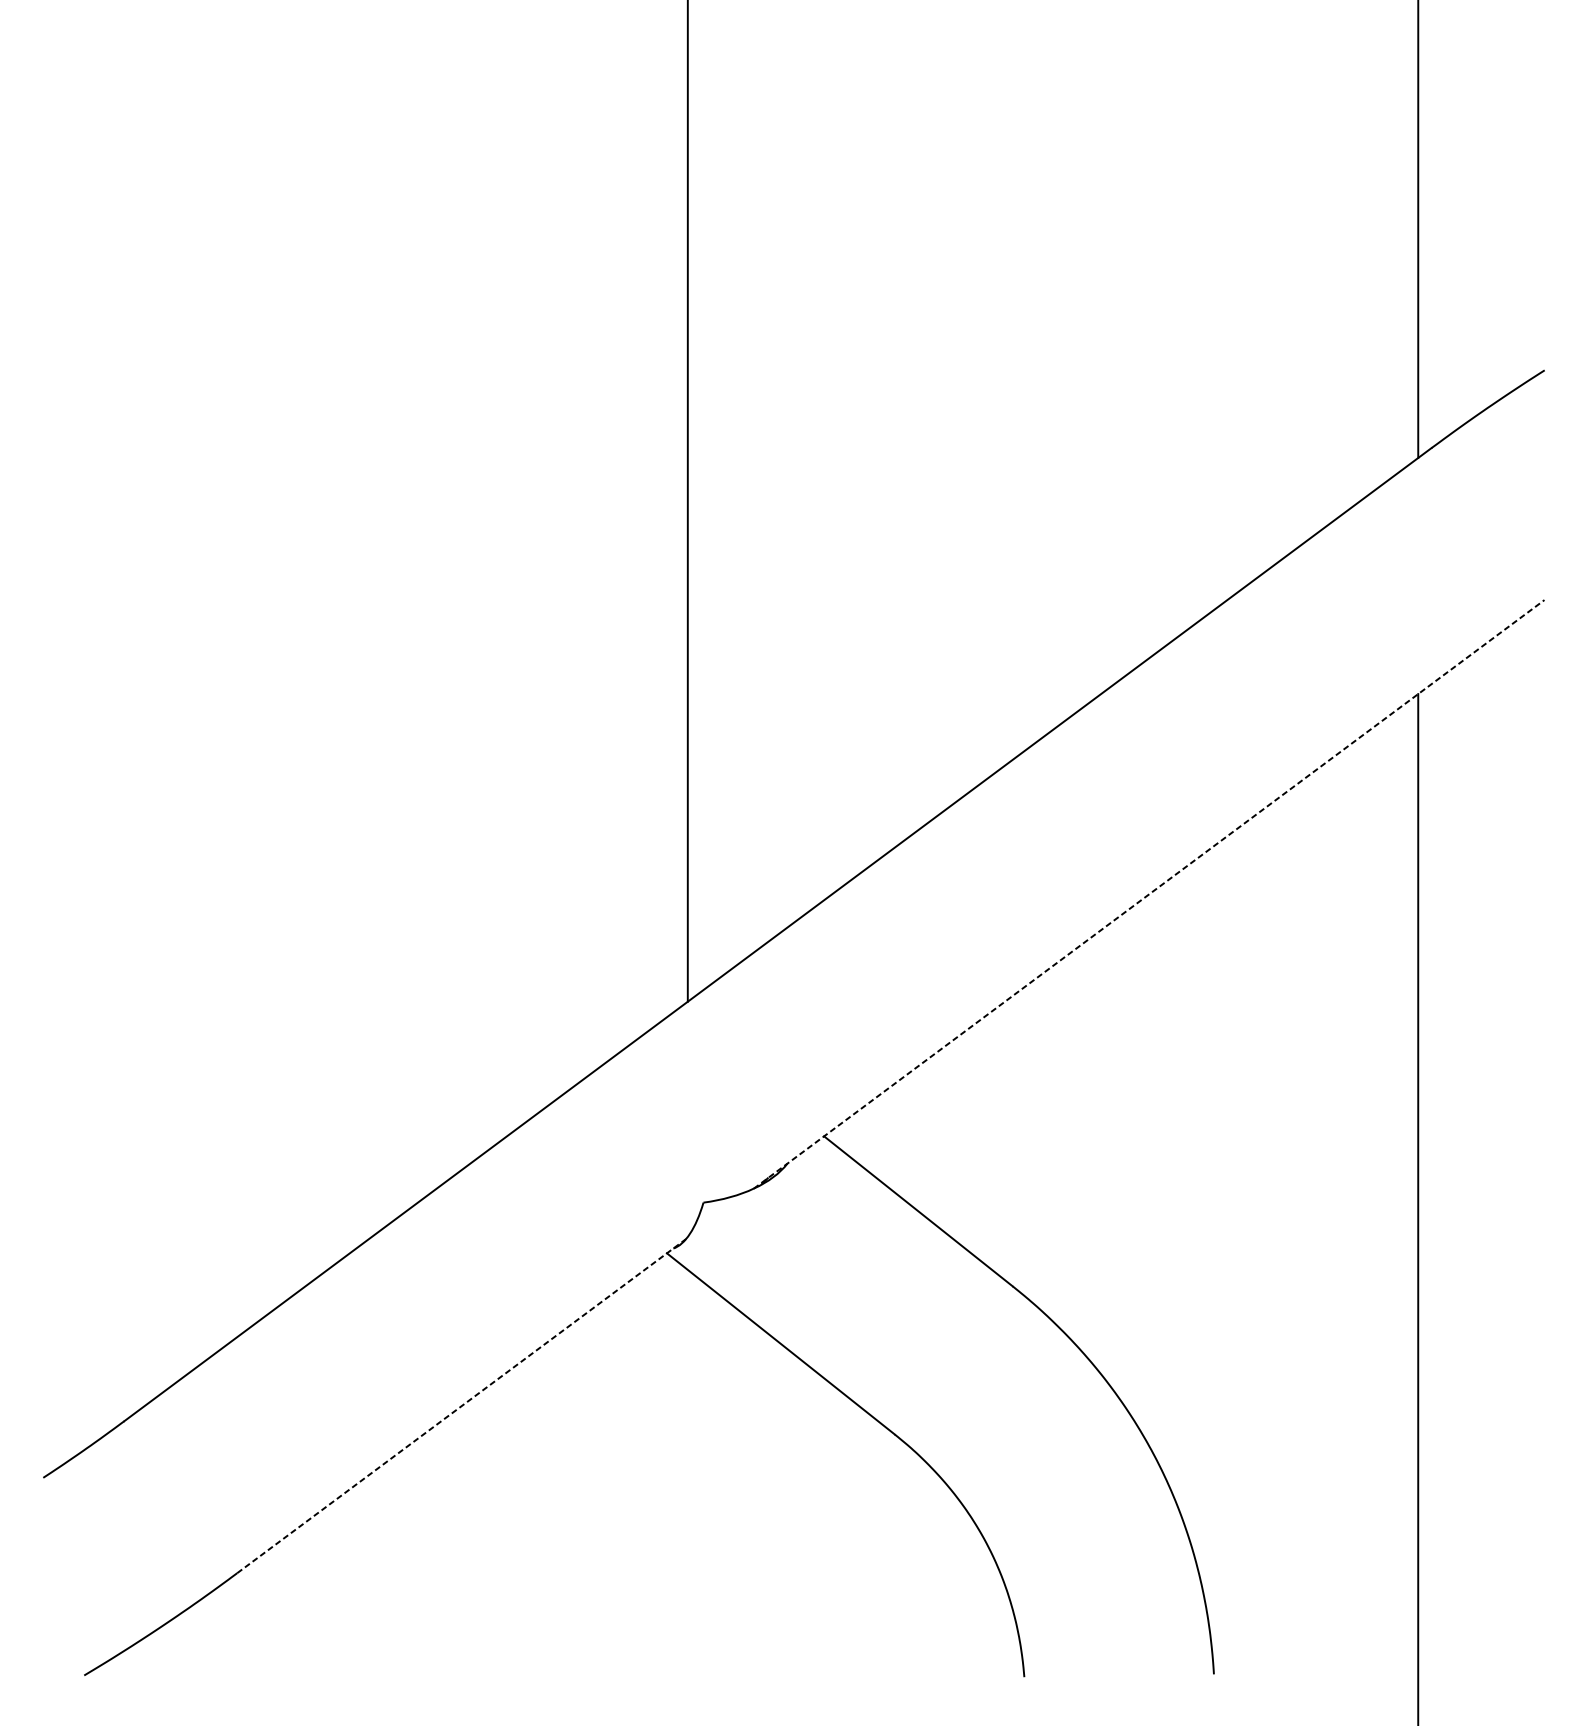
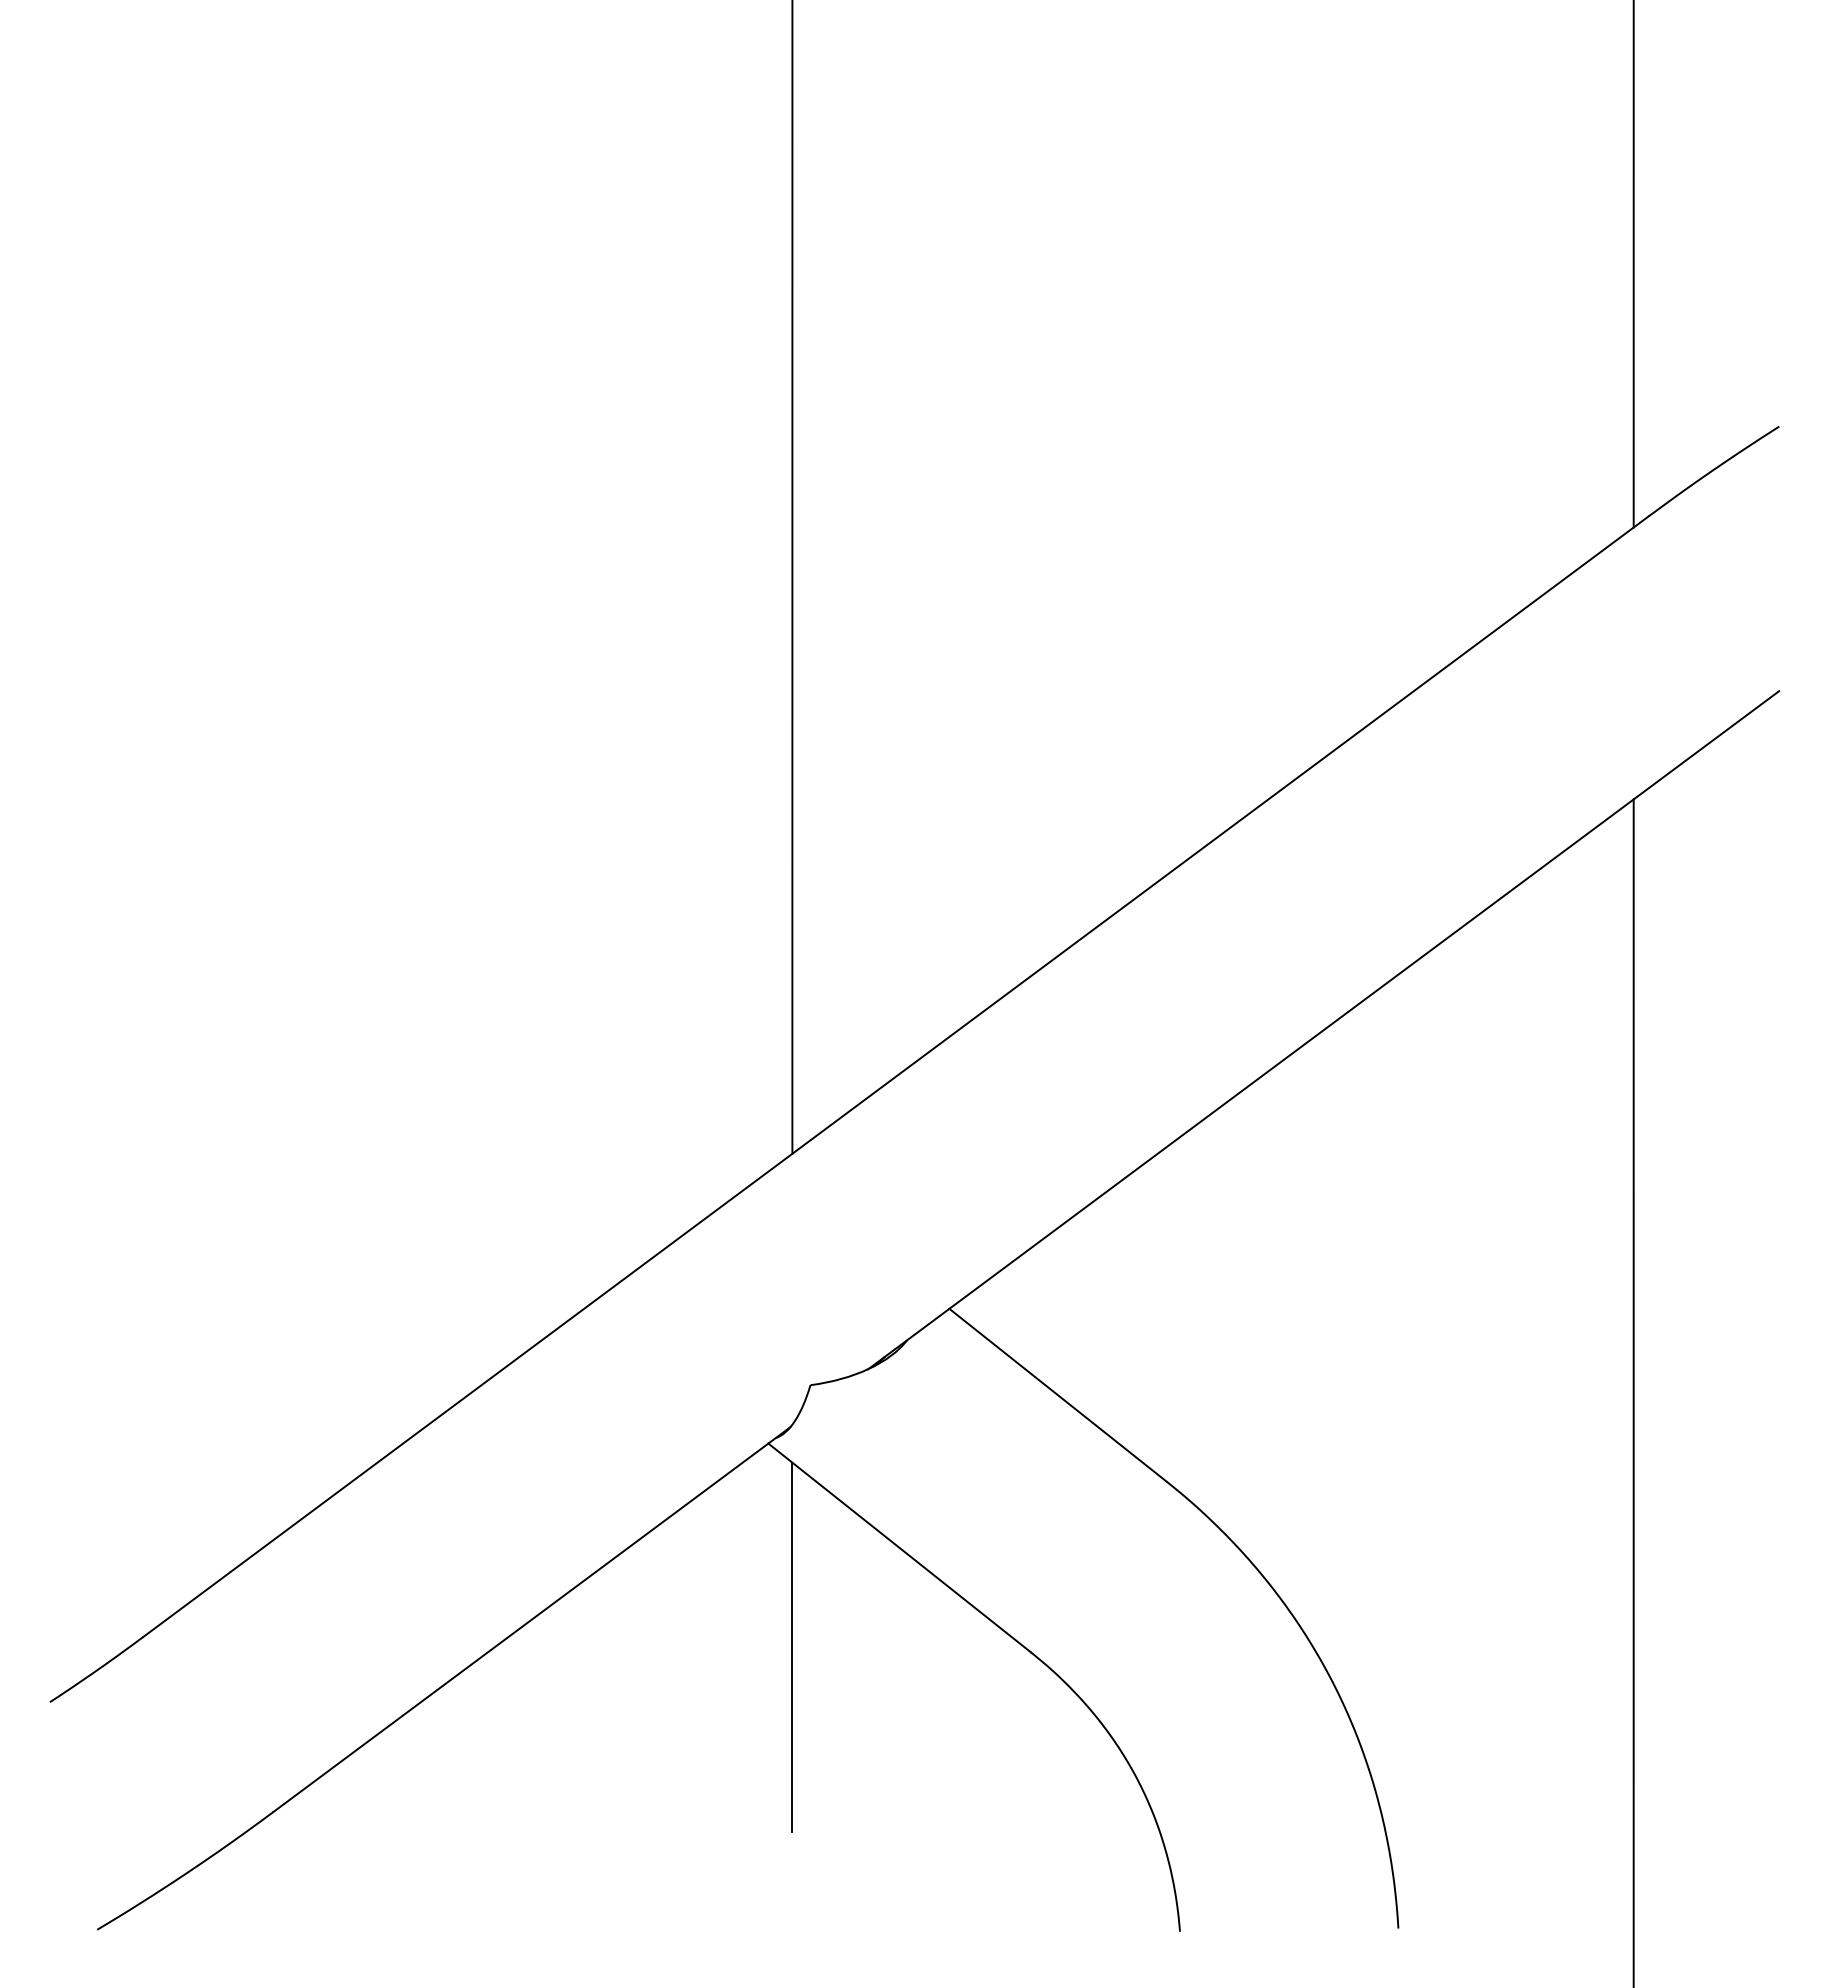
line: (1148, 894) -> (1323, 1030), dashed -> solid
line: (462, 1406) -> (532, 1619), dashed -> solid
line: (687, 1429) -> (792, 1646), added

